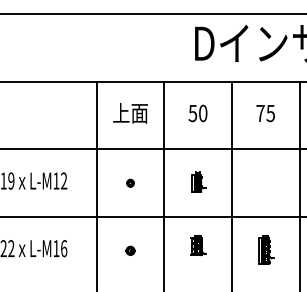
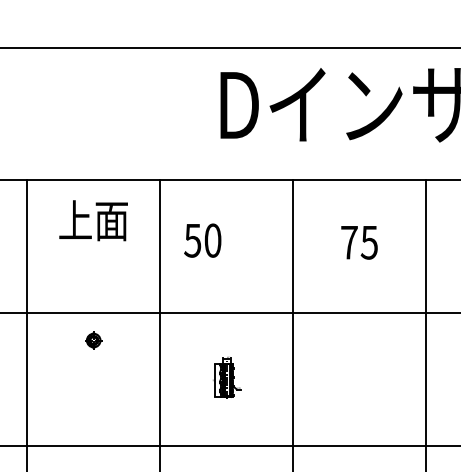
text: (130, 113) -> (93, 220), moved
text: (197, 113) -> (201, 240), moved
part: (130, 182) -> (93, 339), moved

